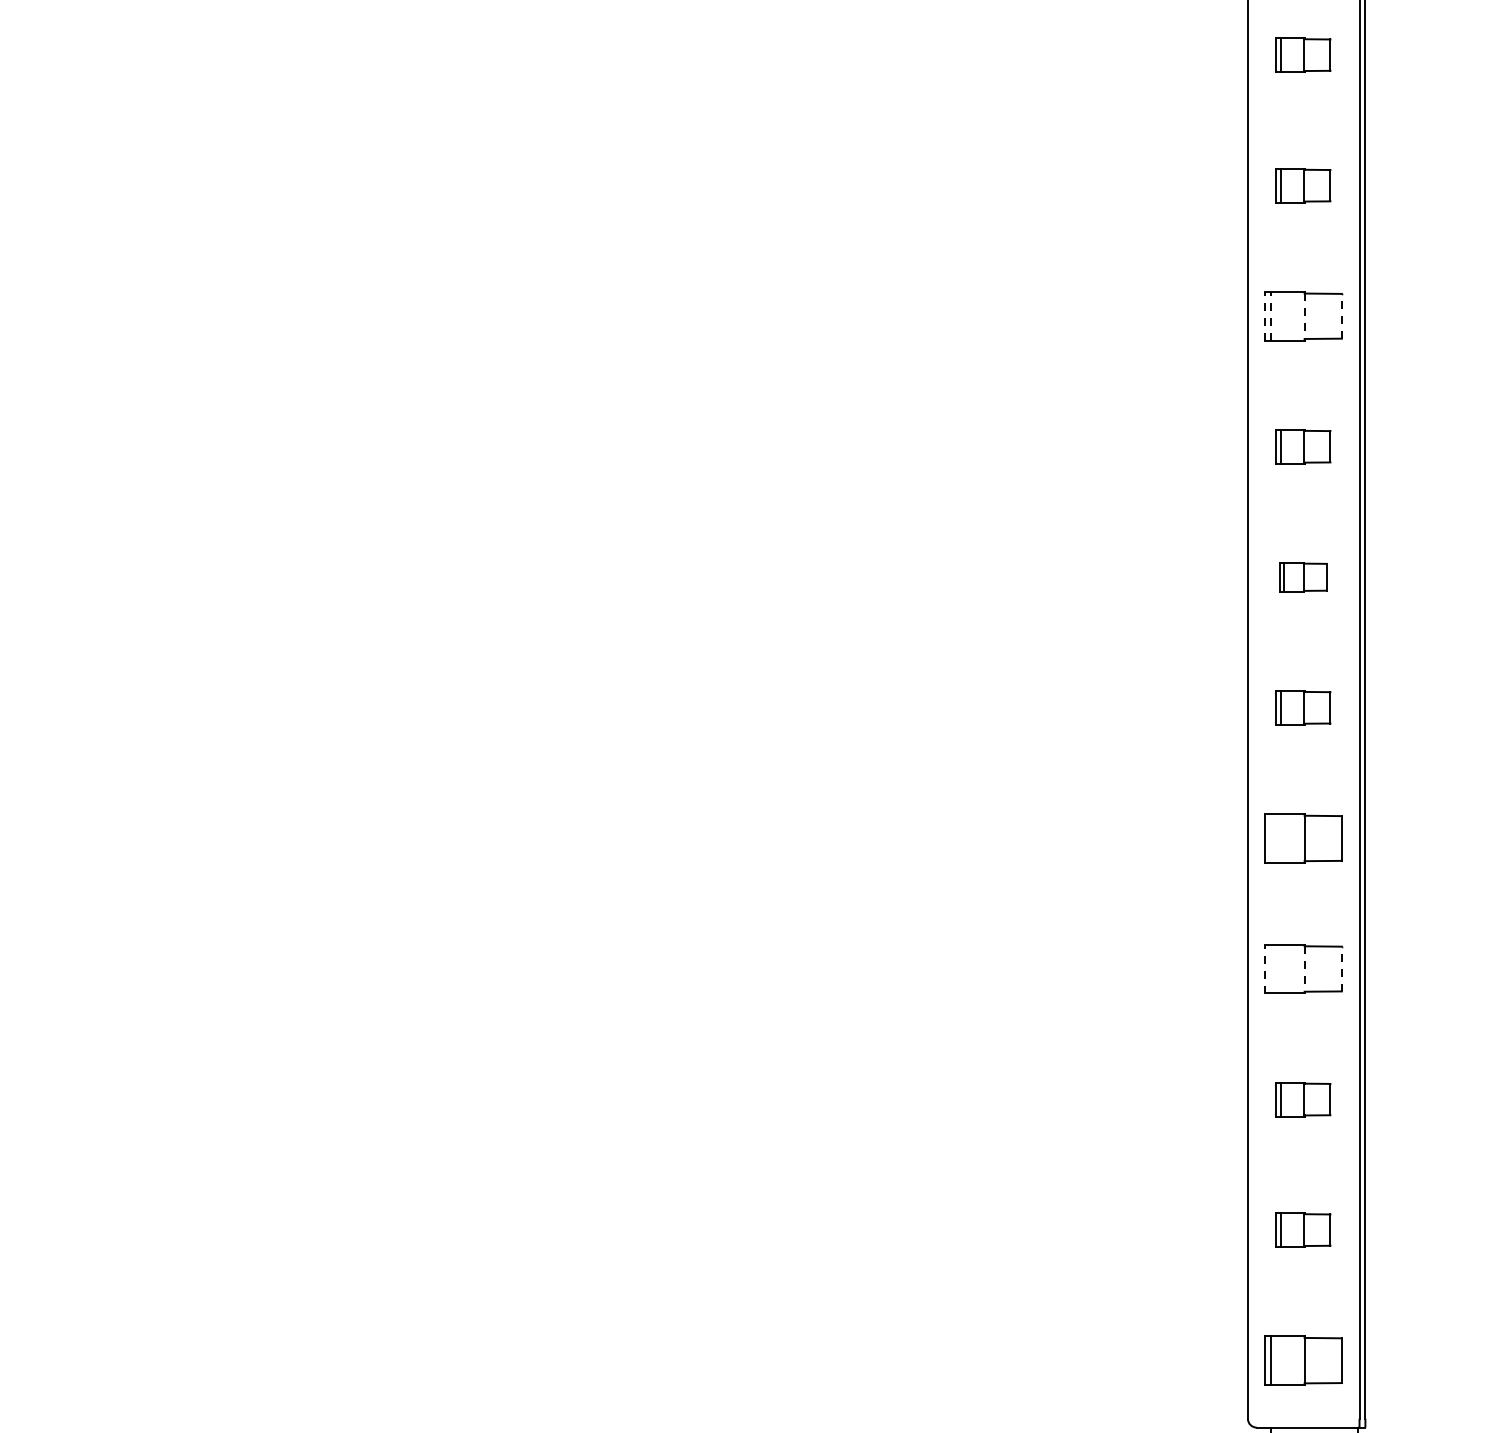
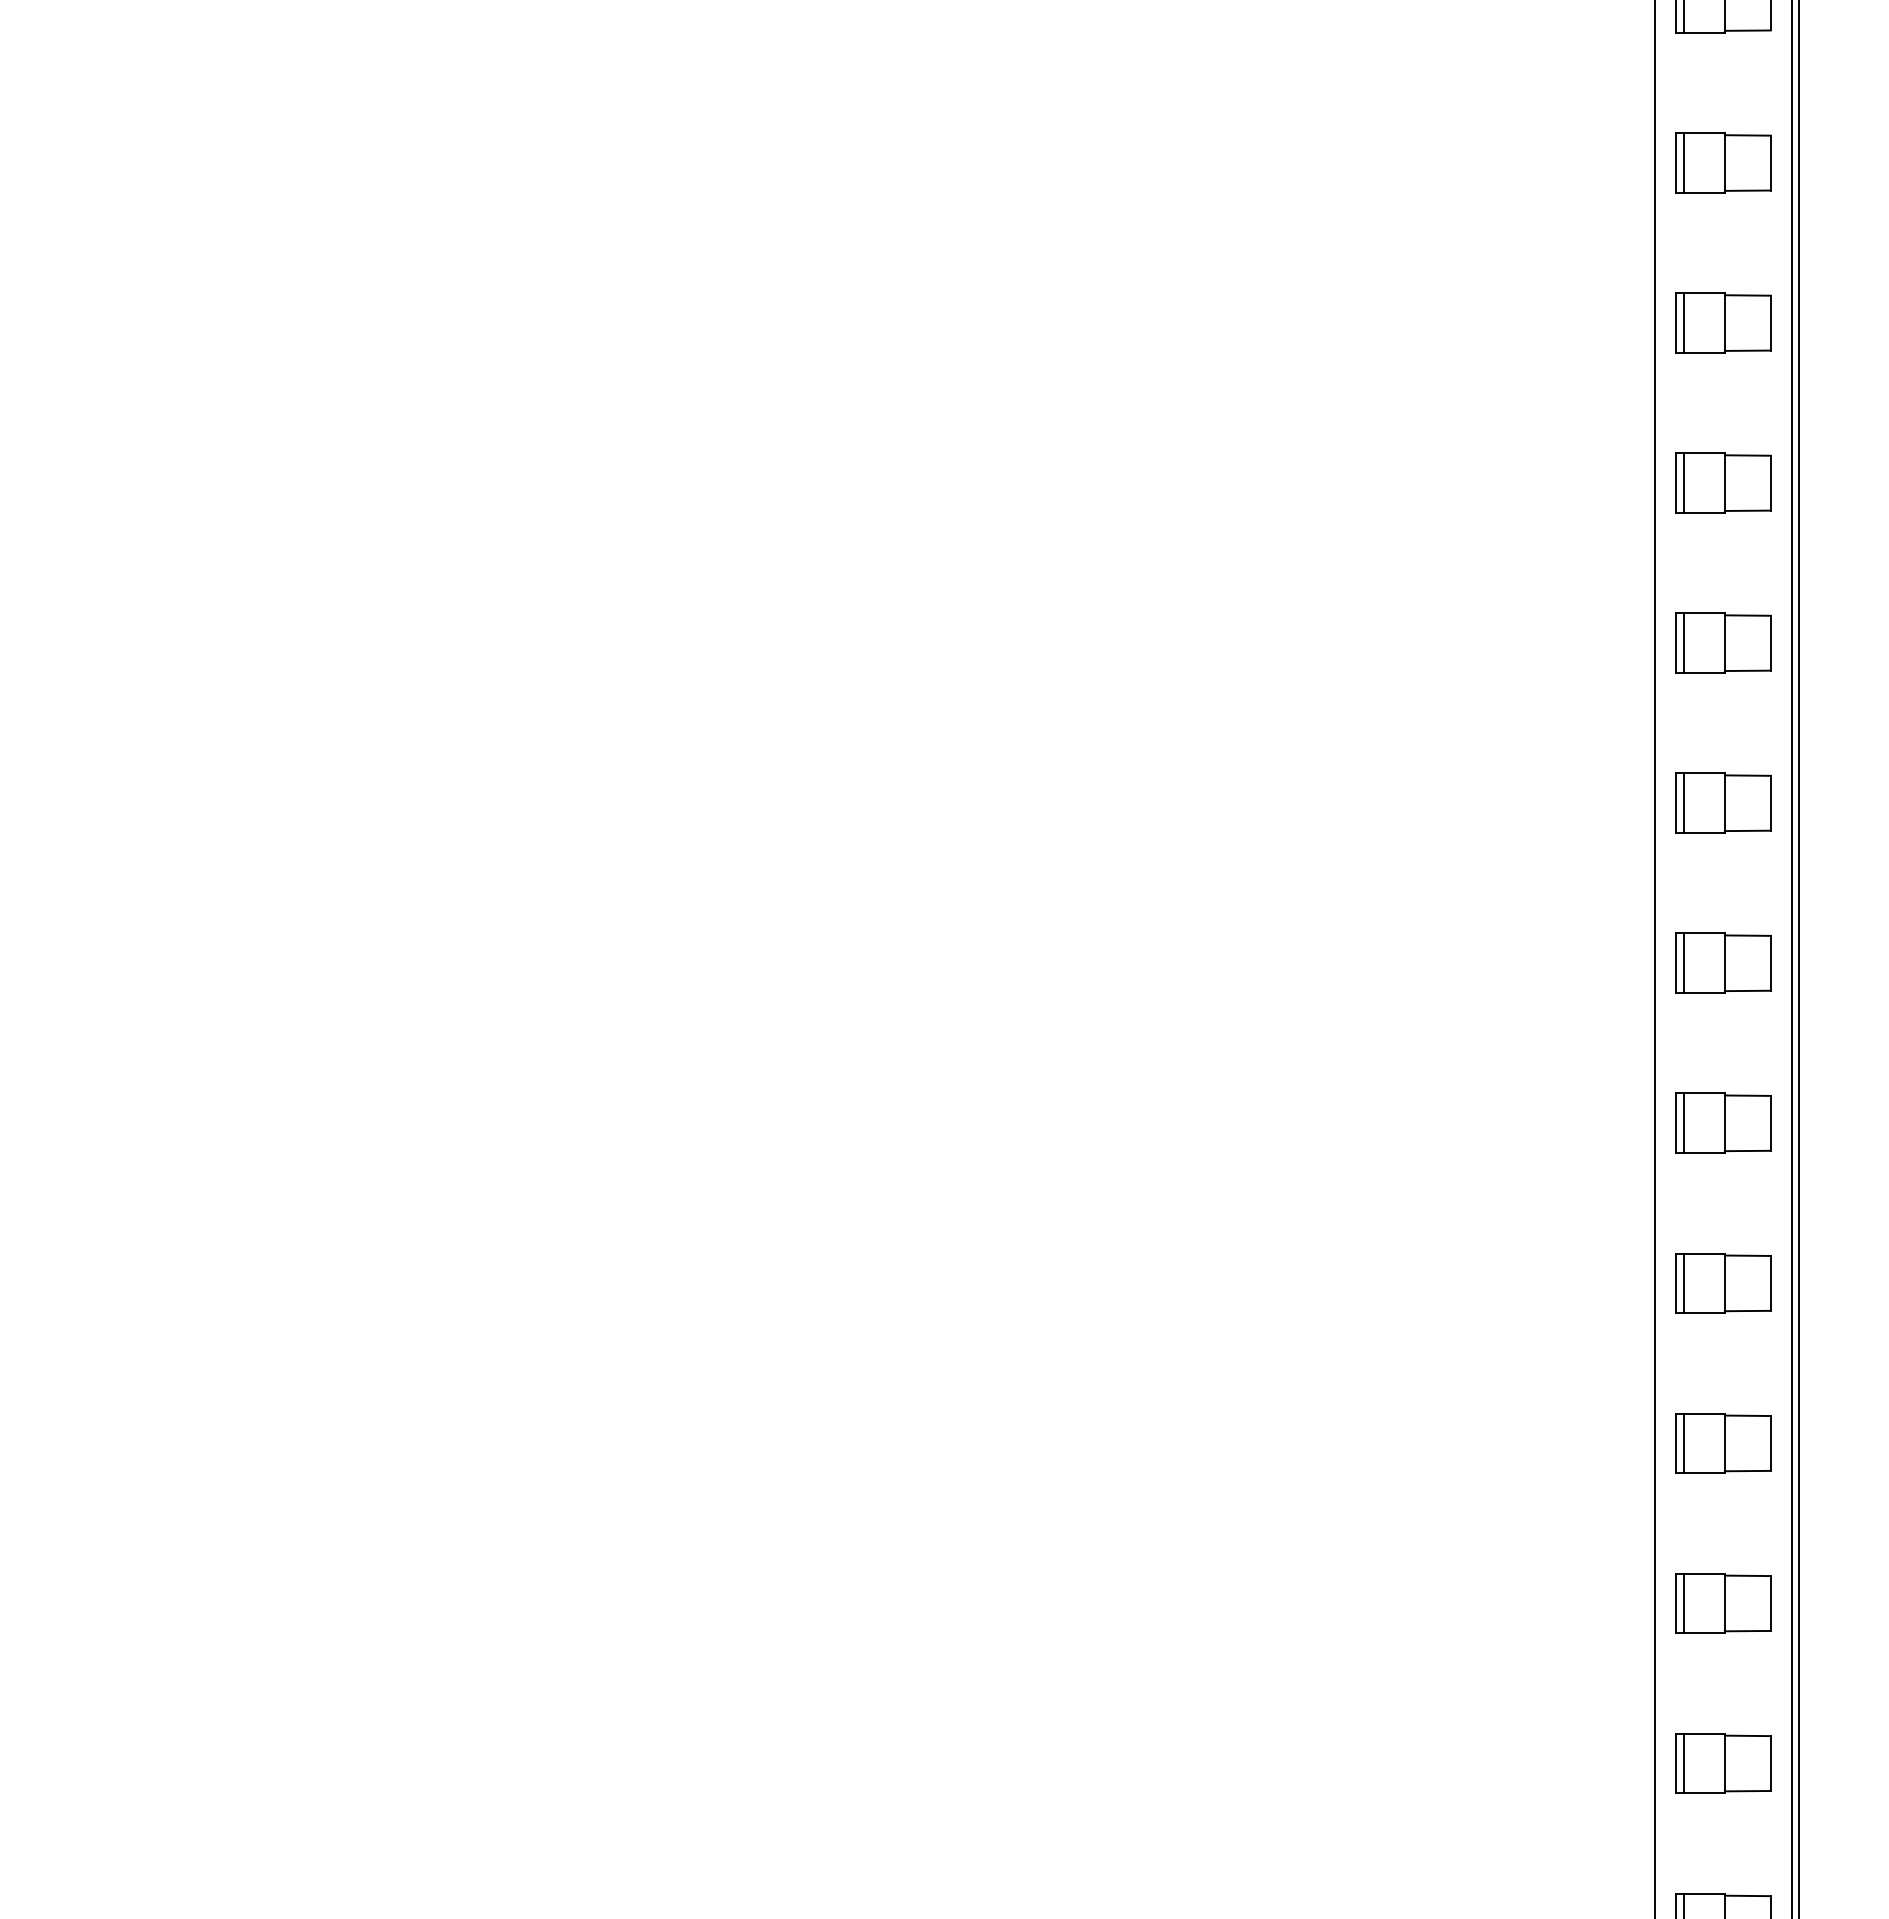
part: (1303, 54) -> (1723, 322), size x1.43
part: (1303, 185) -> (1723, 482), size x1.43
line: (1341, 315) -> (1770, 642), dashed -> solid
line: (1264, 316) -> (1675, 643), dashed -> solid
line: (1270, 316) -> (1683, 643), dashed -> solid
line: (1304, 316) -> (1724, 643), dashed -> solid
part: (1303, 446) -> (1723, 802), size x1.43
part: (1303, 576) -> (1723, 962), size x1.67
part: (1303, 707) -> (1723, 1122), size x1.43
line: (1270, 838) -> (1683, 1283), added
line: (1341, 968) -> (1770, 1442), dashed -> solid
line: (1264, 969) -> (1675, 1443), dashed -> solid
line: (1270, 969) -> (1683, 1443), added
line: (1304, 969) -> (1724, 1443), dashed -> solid
part: (1303, 1099) -> (1723, 1603), size x1.43
part: (1303, 1230) -> (1723, 1763), size x1.43

